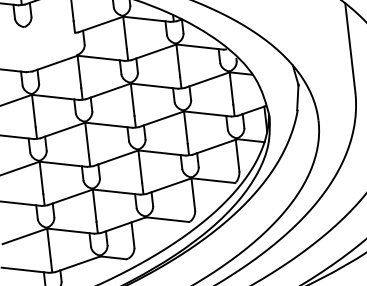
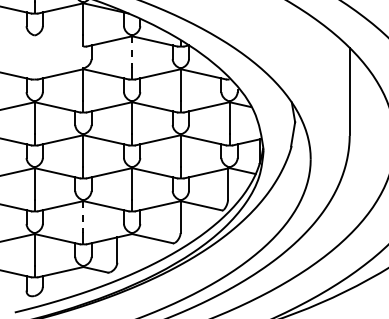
line: (125, 33) -> (132, 52), solid -> dashed
line: (94, 206) -> (83, 217), solid -> dashed

